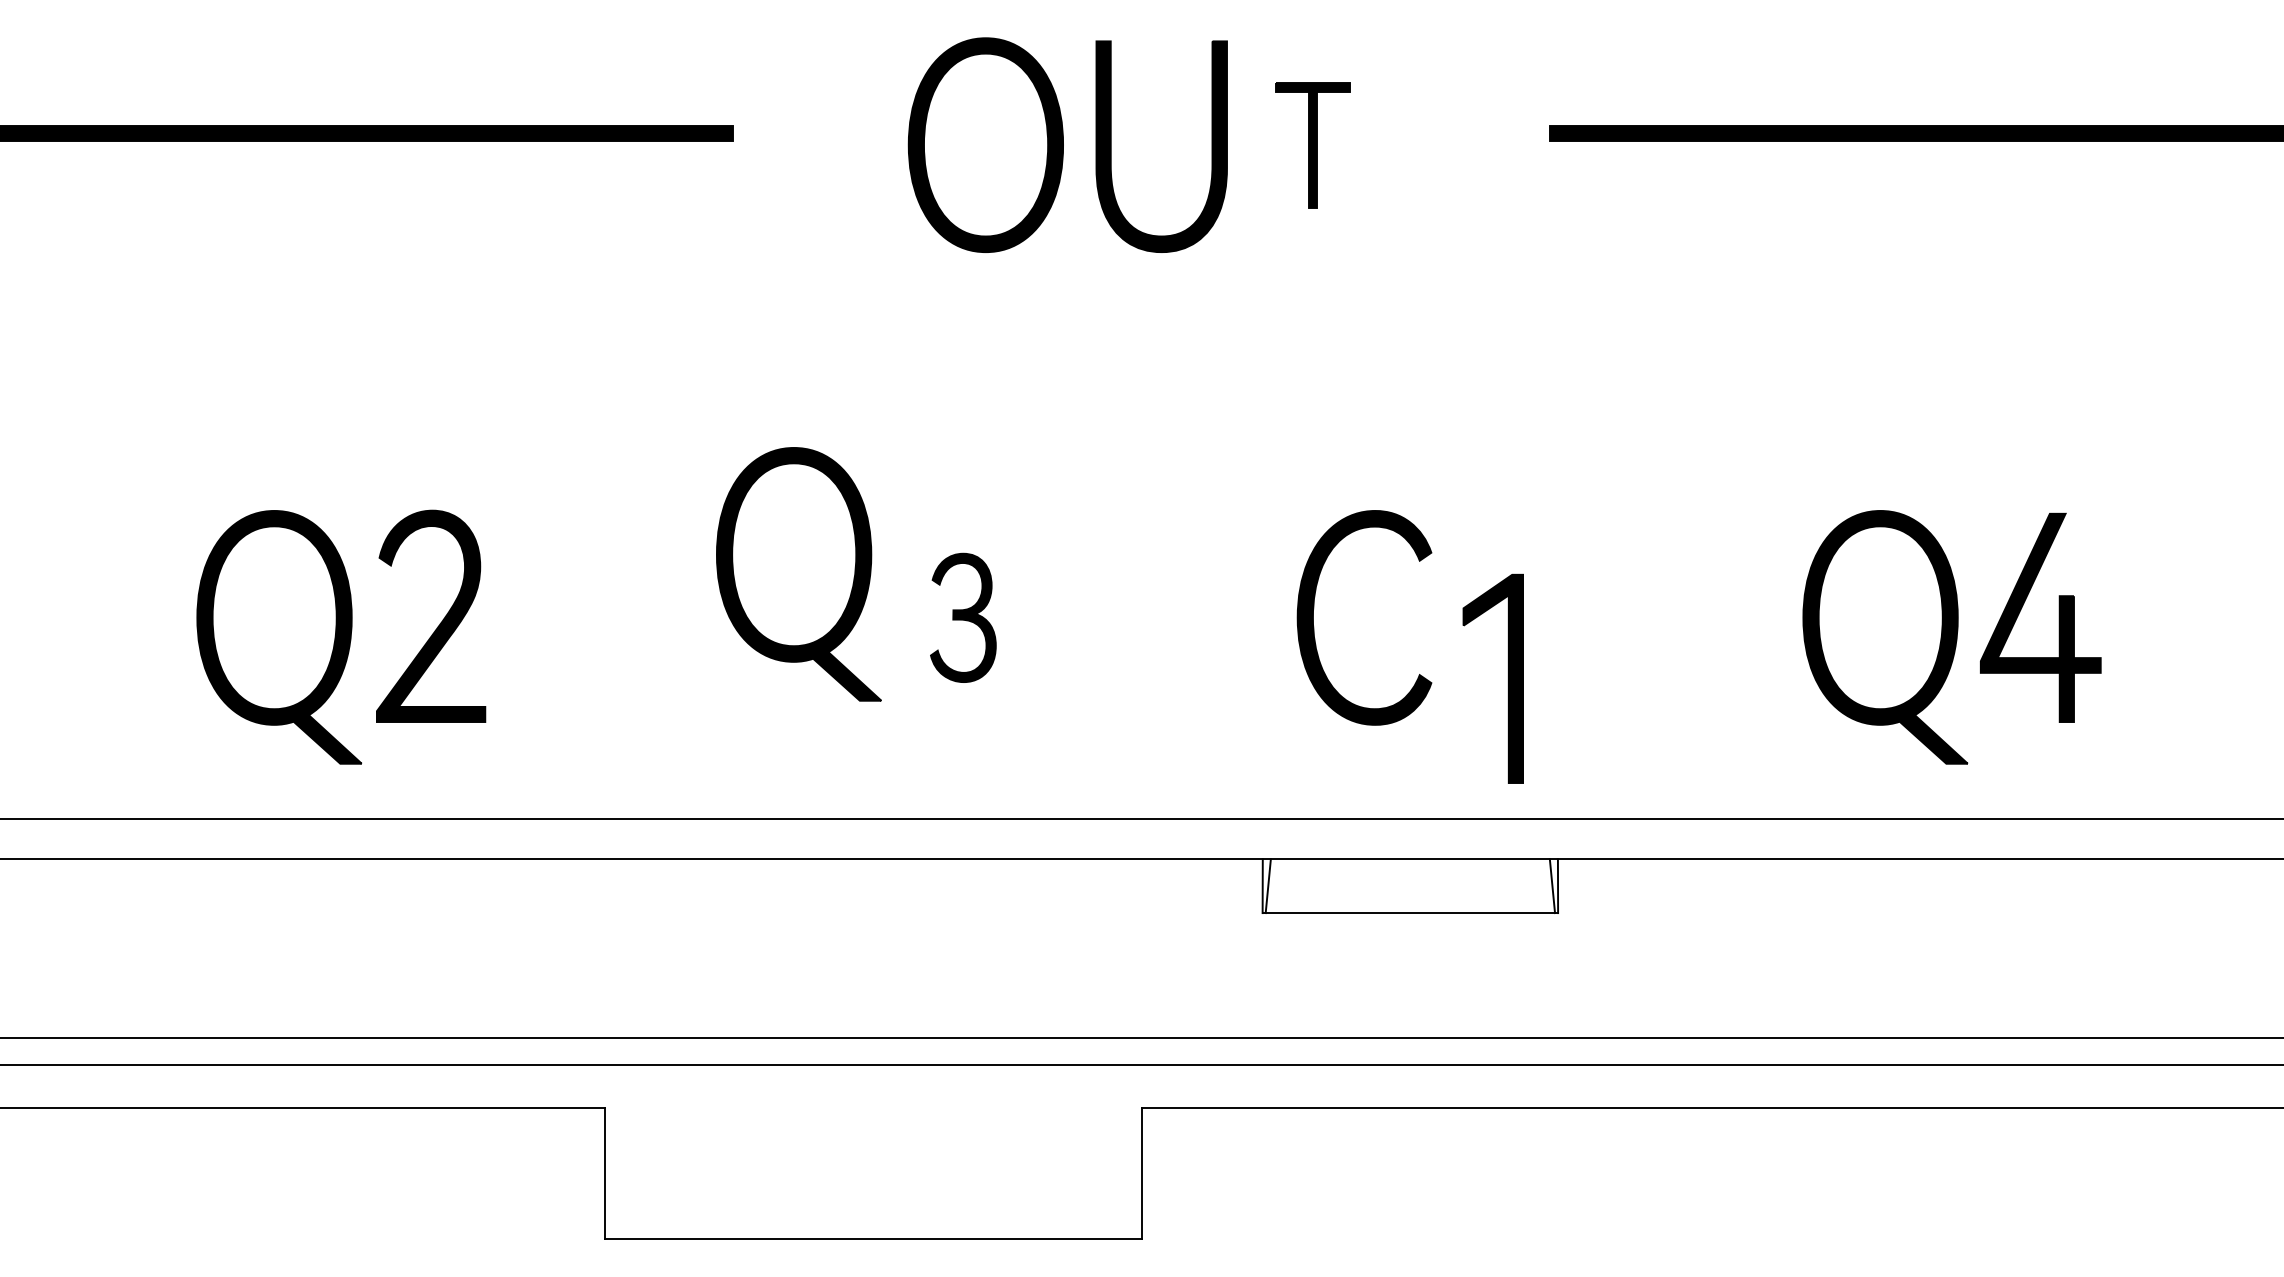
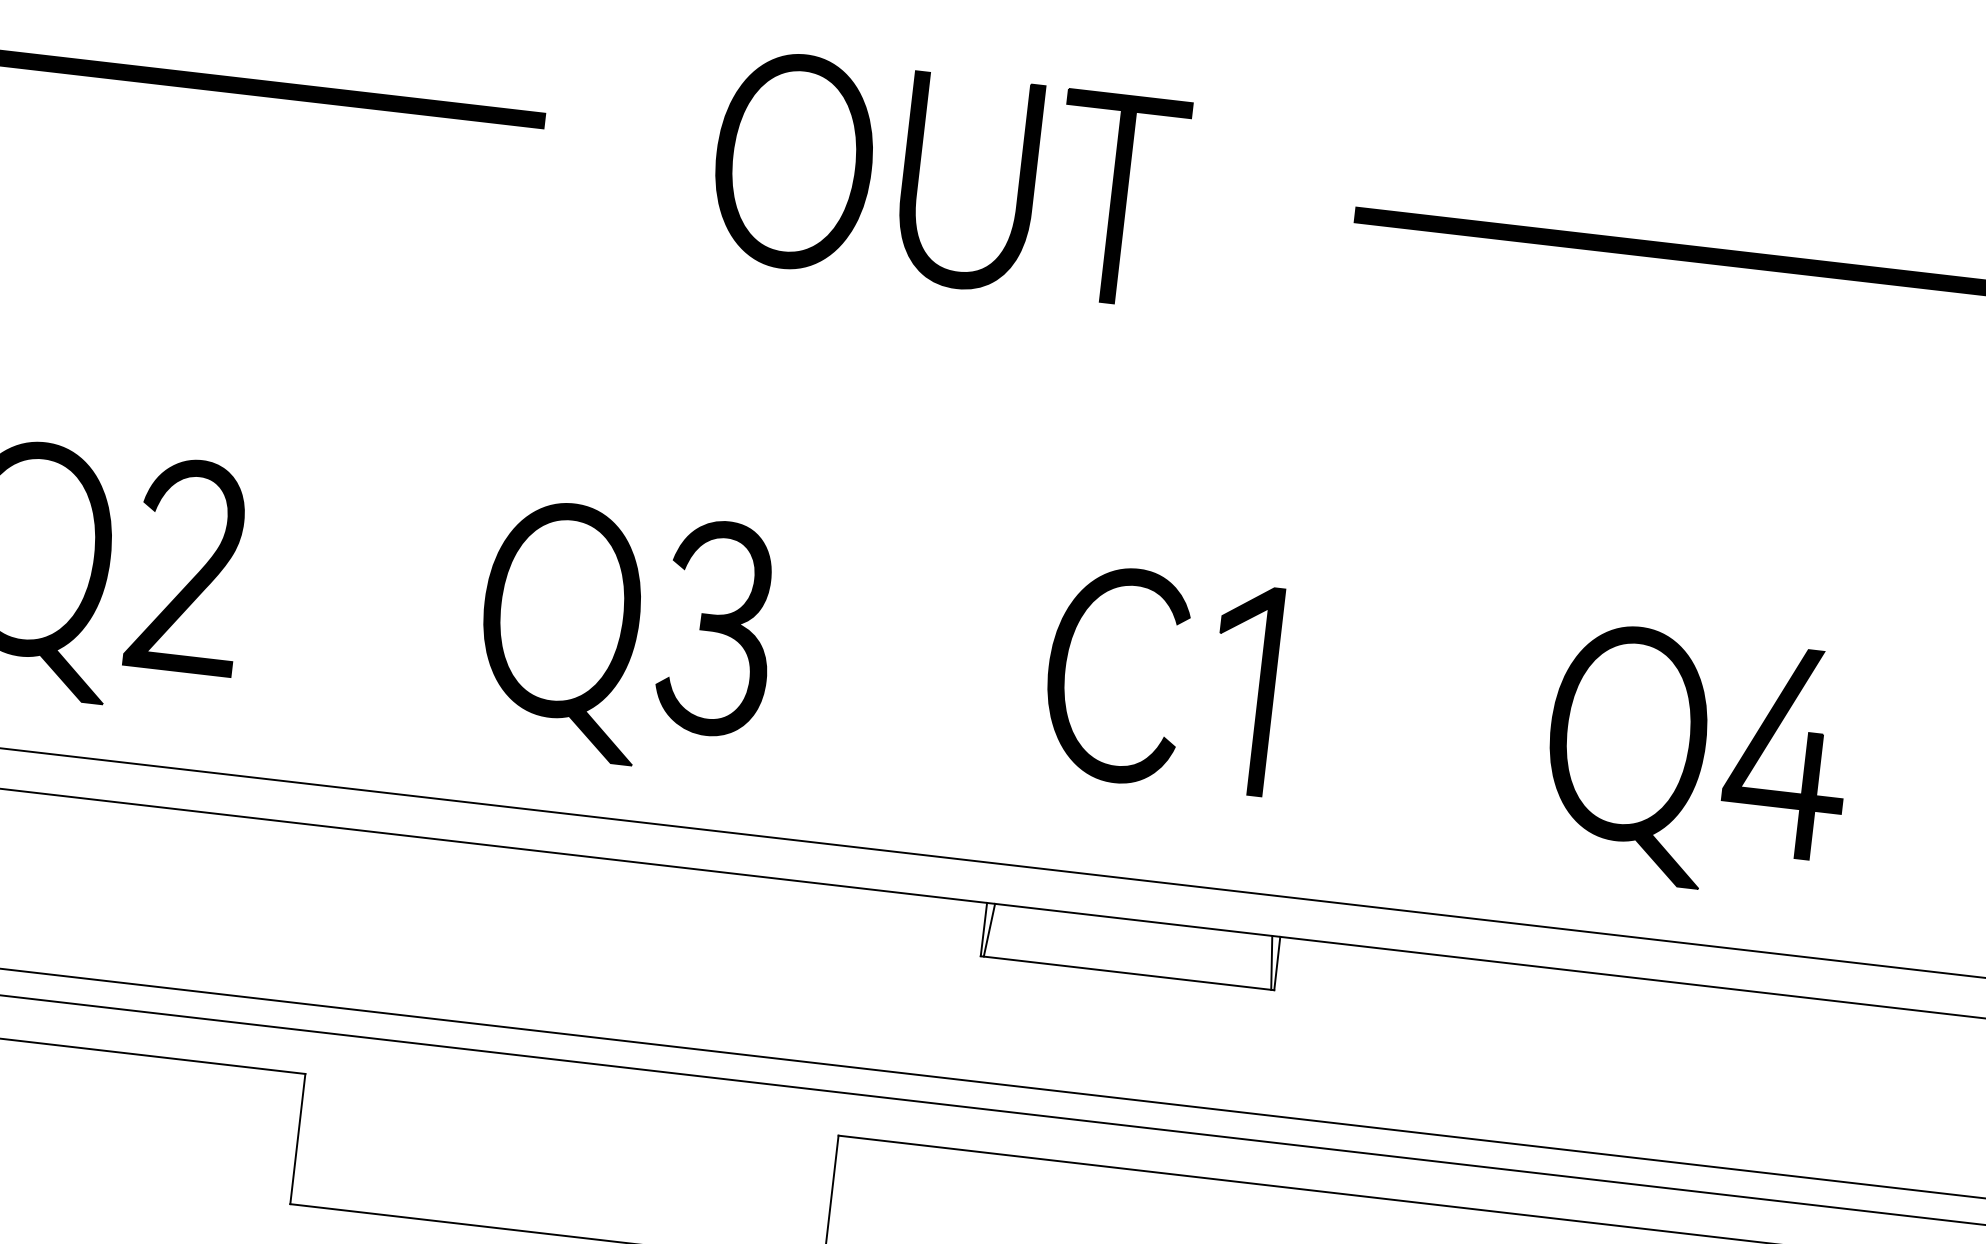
part: (1312, 144) -> (1118, 198), size x1.67
part: (798, 574) -> (564, 630), moved
part: (963, 617) -> (717, 628), size x1.67
part: (1508, 678) -> (1258, 690), moved

